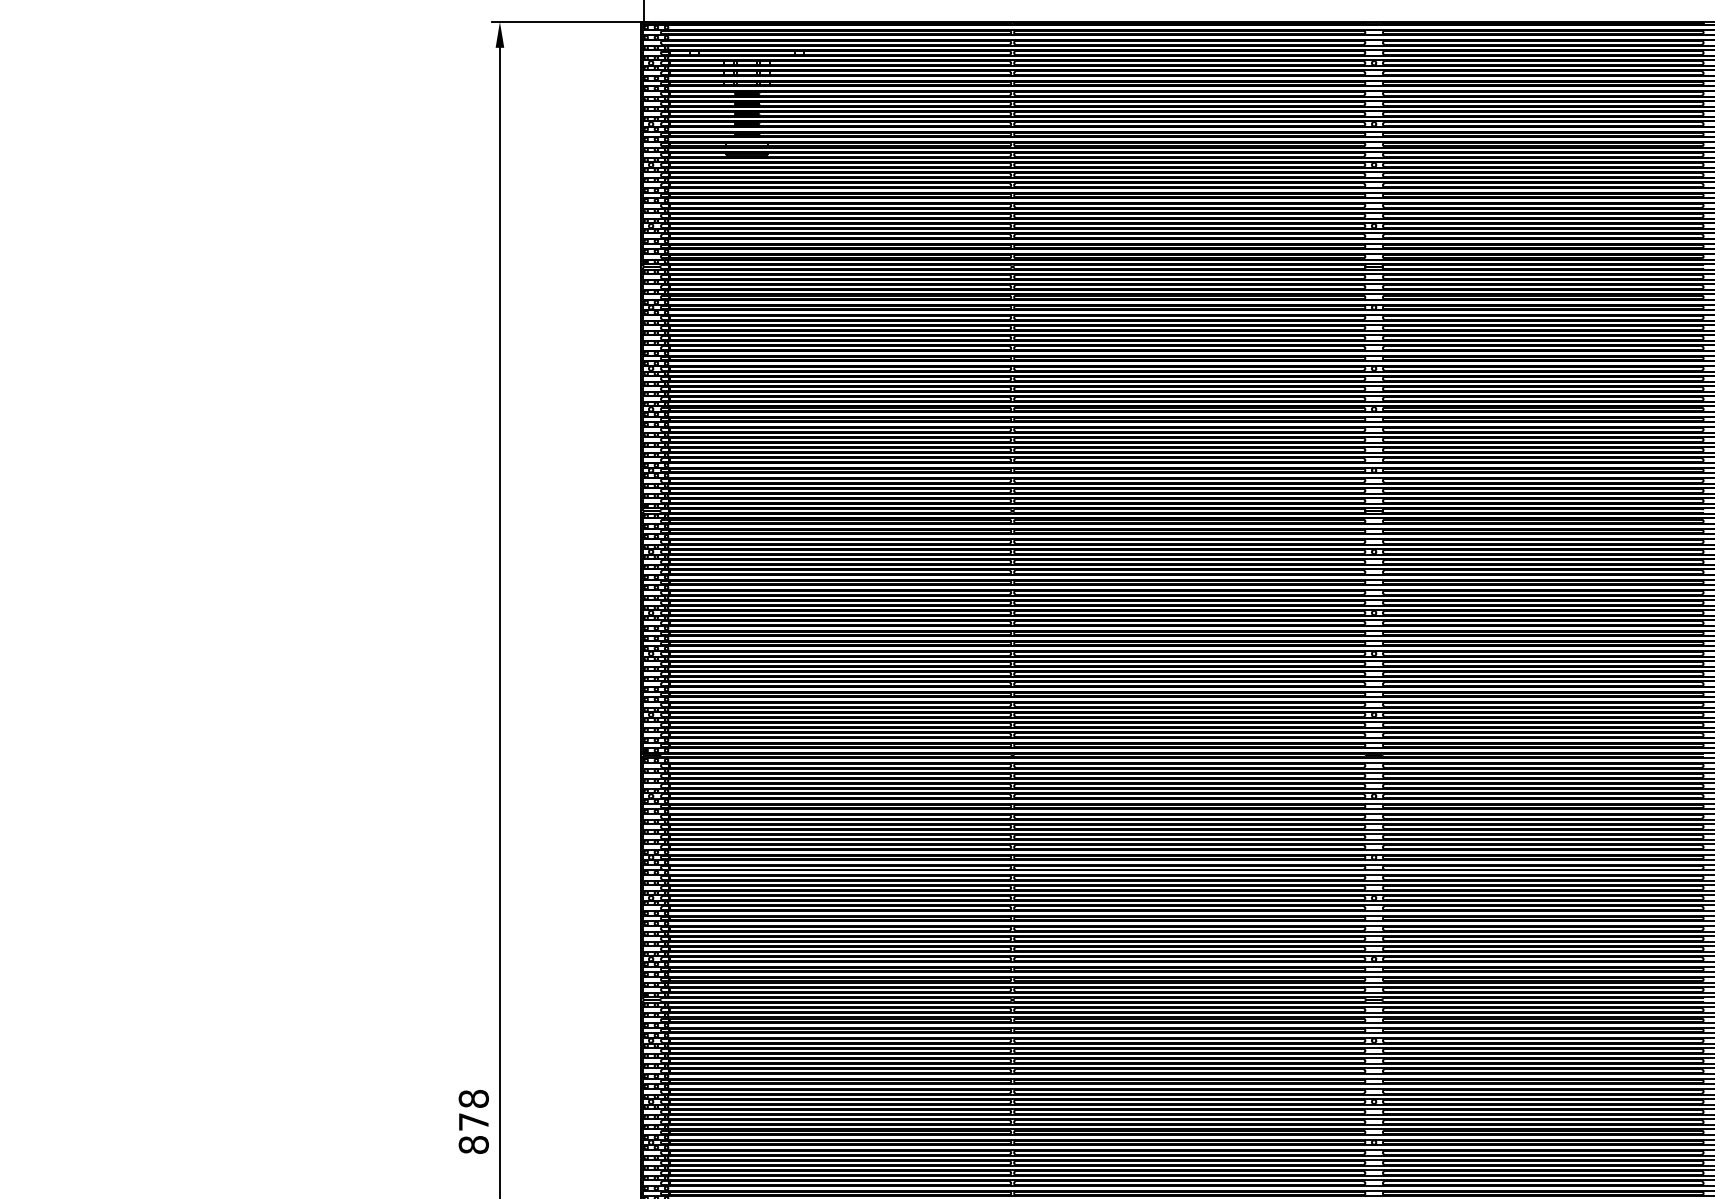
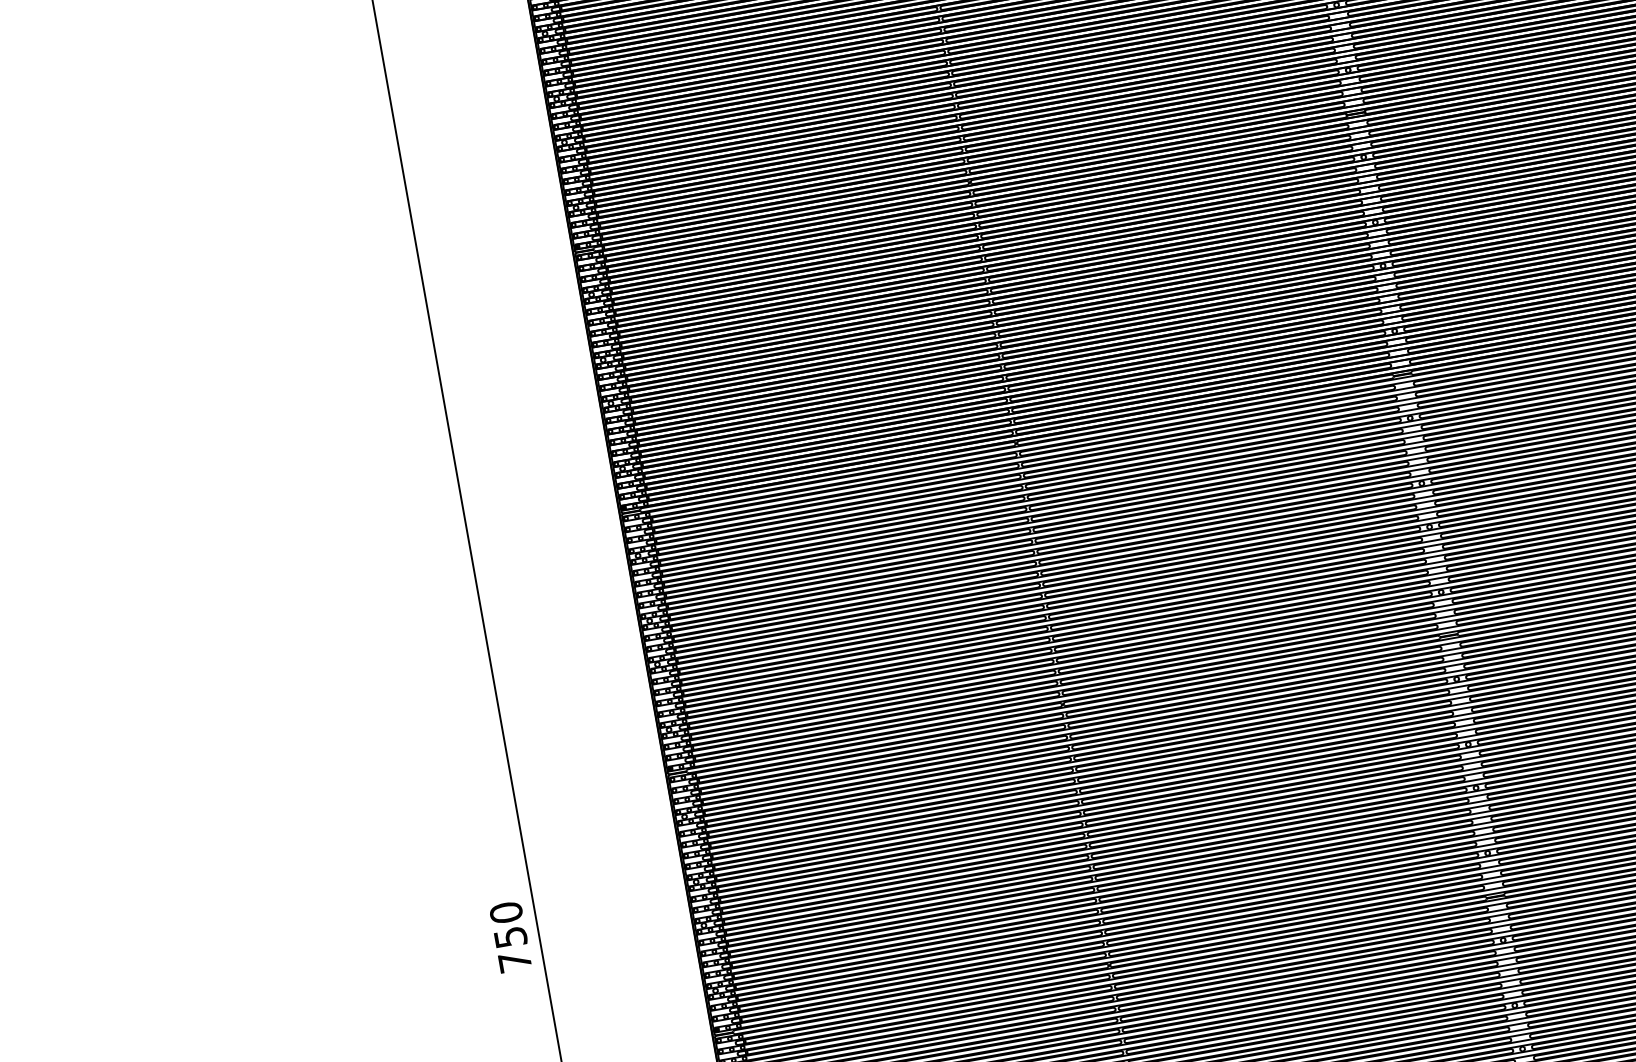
text: (473, 1121) -> (510, 936), 878 -> 750

